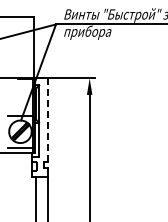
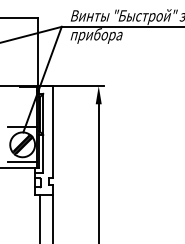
line: (48, 120) -> (53, 132), dashed -> solid

